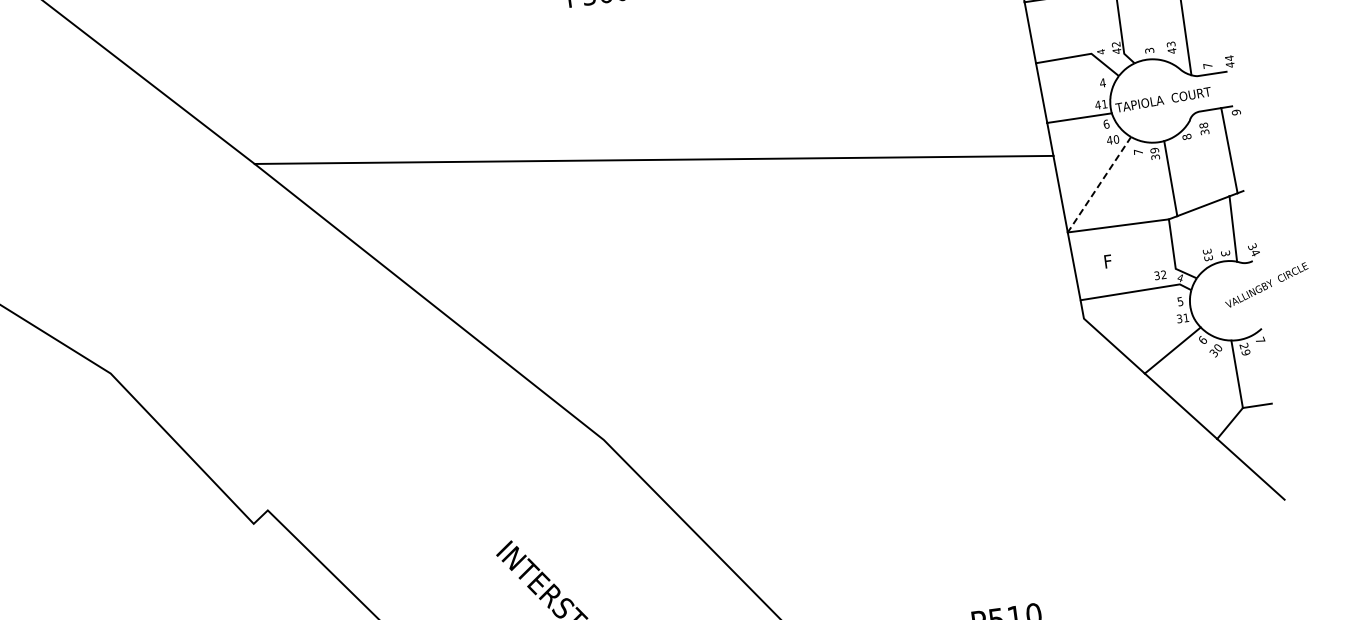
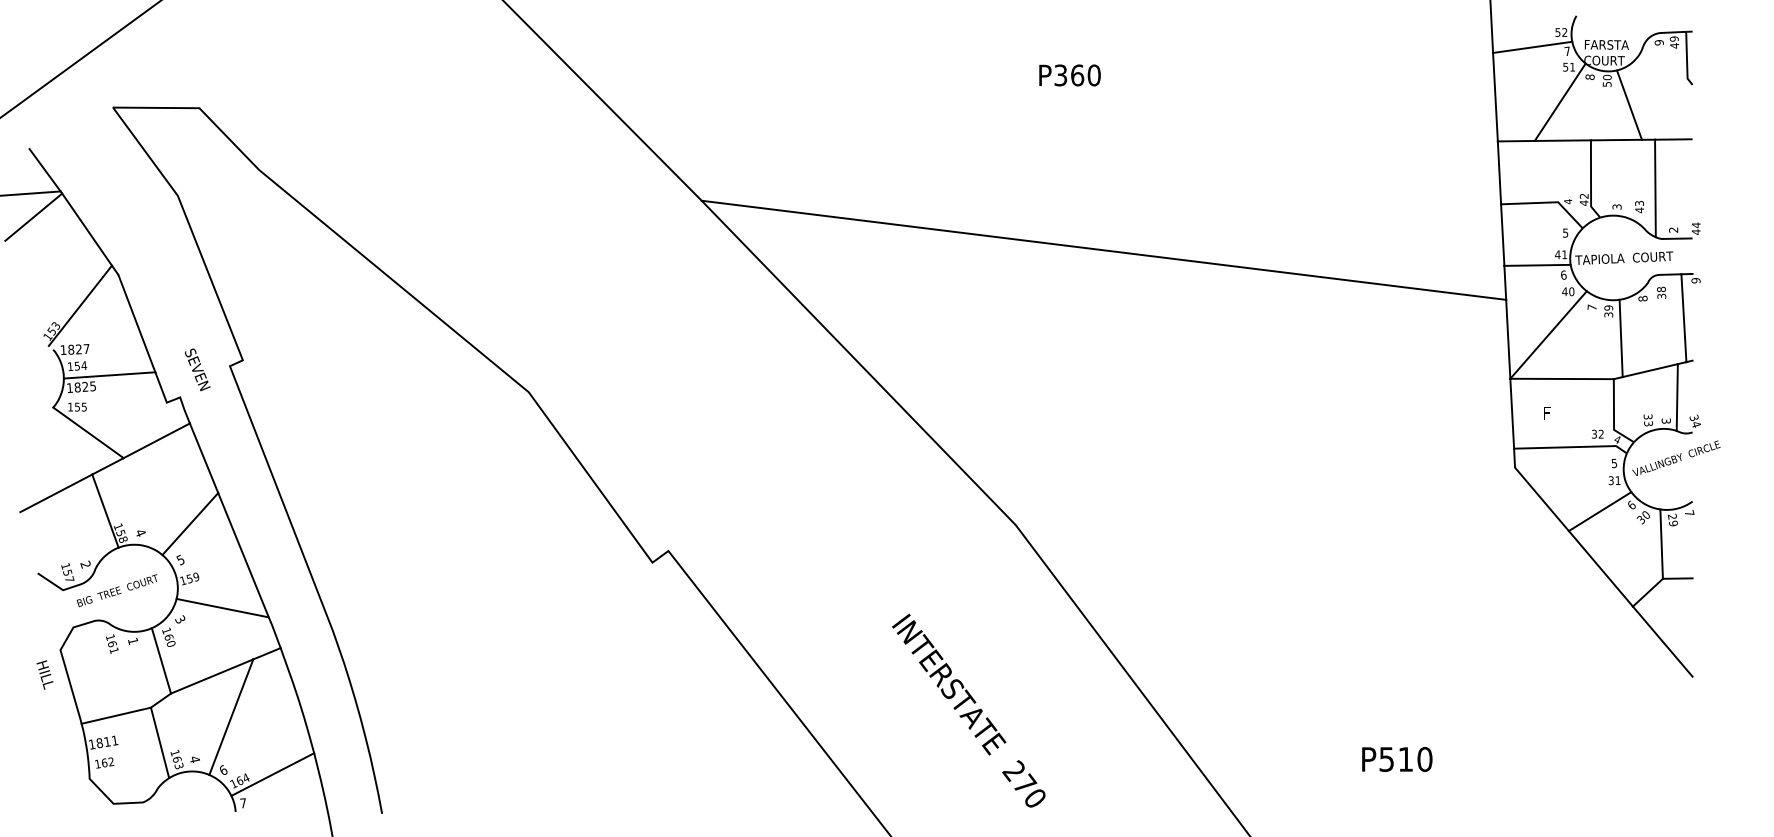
text: (1207, 65) -> (1673, 229), 7 -> 2
text: (1102, 82) -> (1565, 232), 4 -> 5
line: (1099, 185) -> (1548, 335), dashed -> solid
text: (1266, 284) -> (1676, 457), moved

